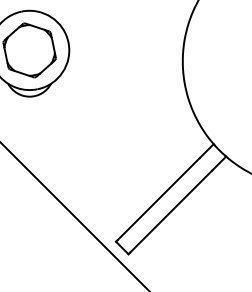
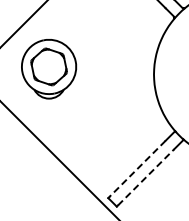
line: (158, 198) -> (137, 168), solid -> dashed
line: (171, 211) -> (146, 177), solid -> dashed

